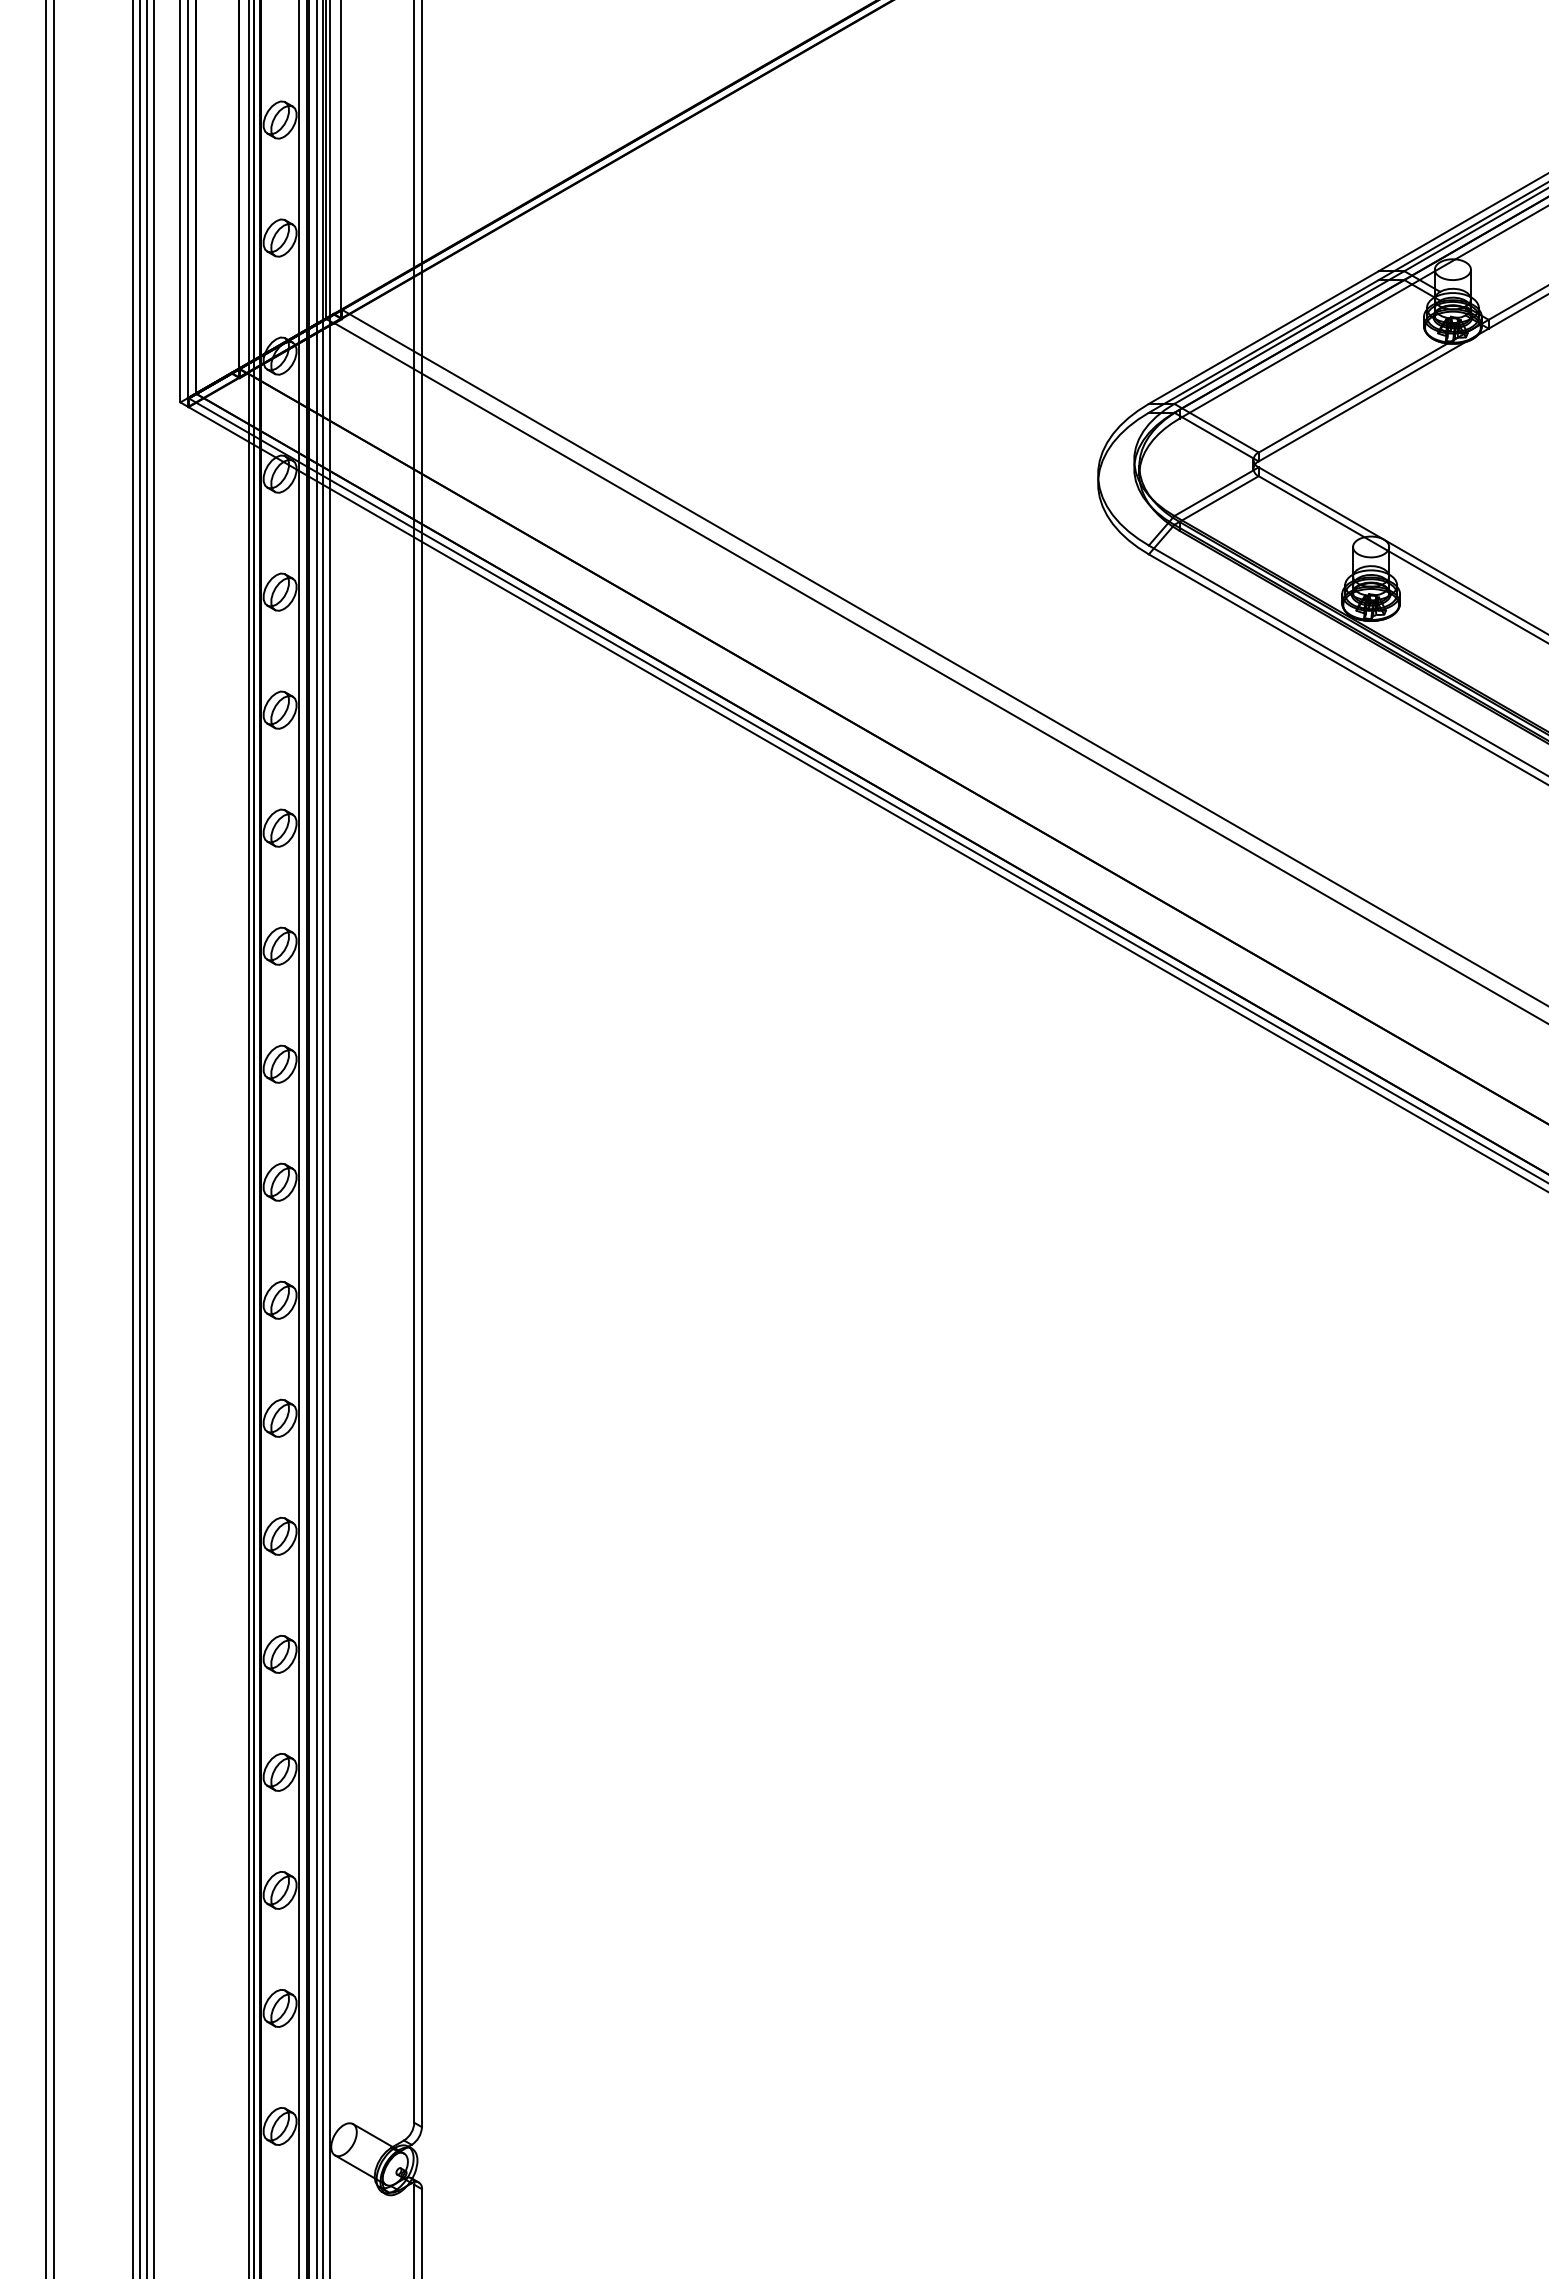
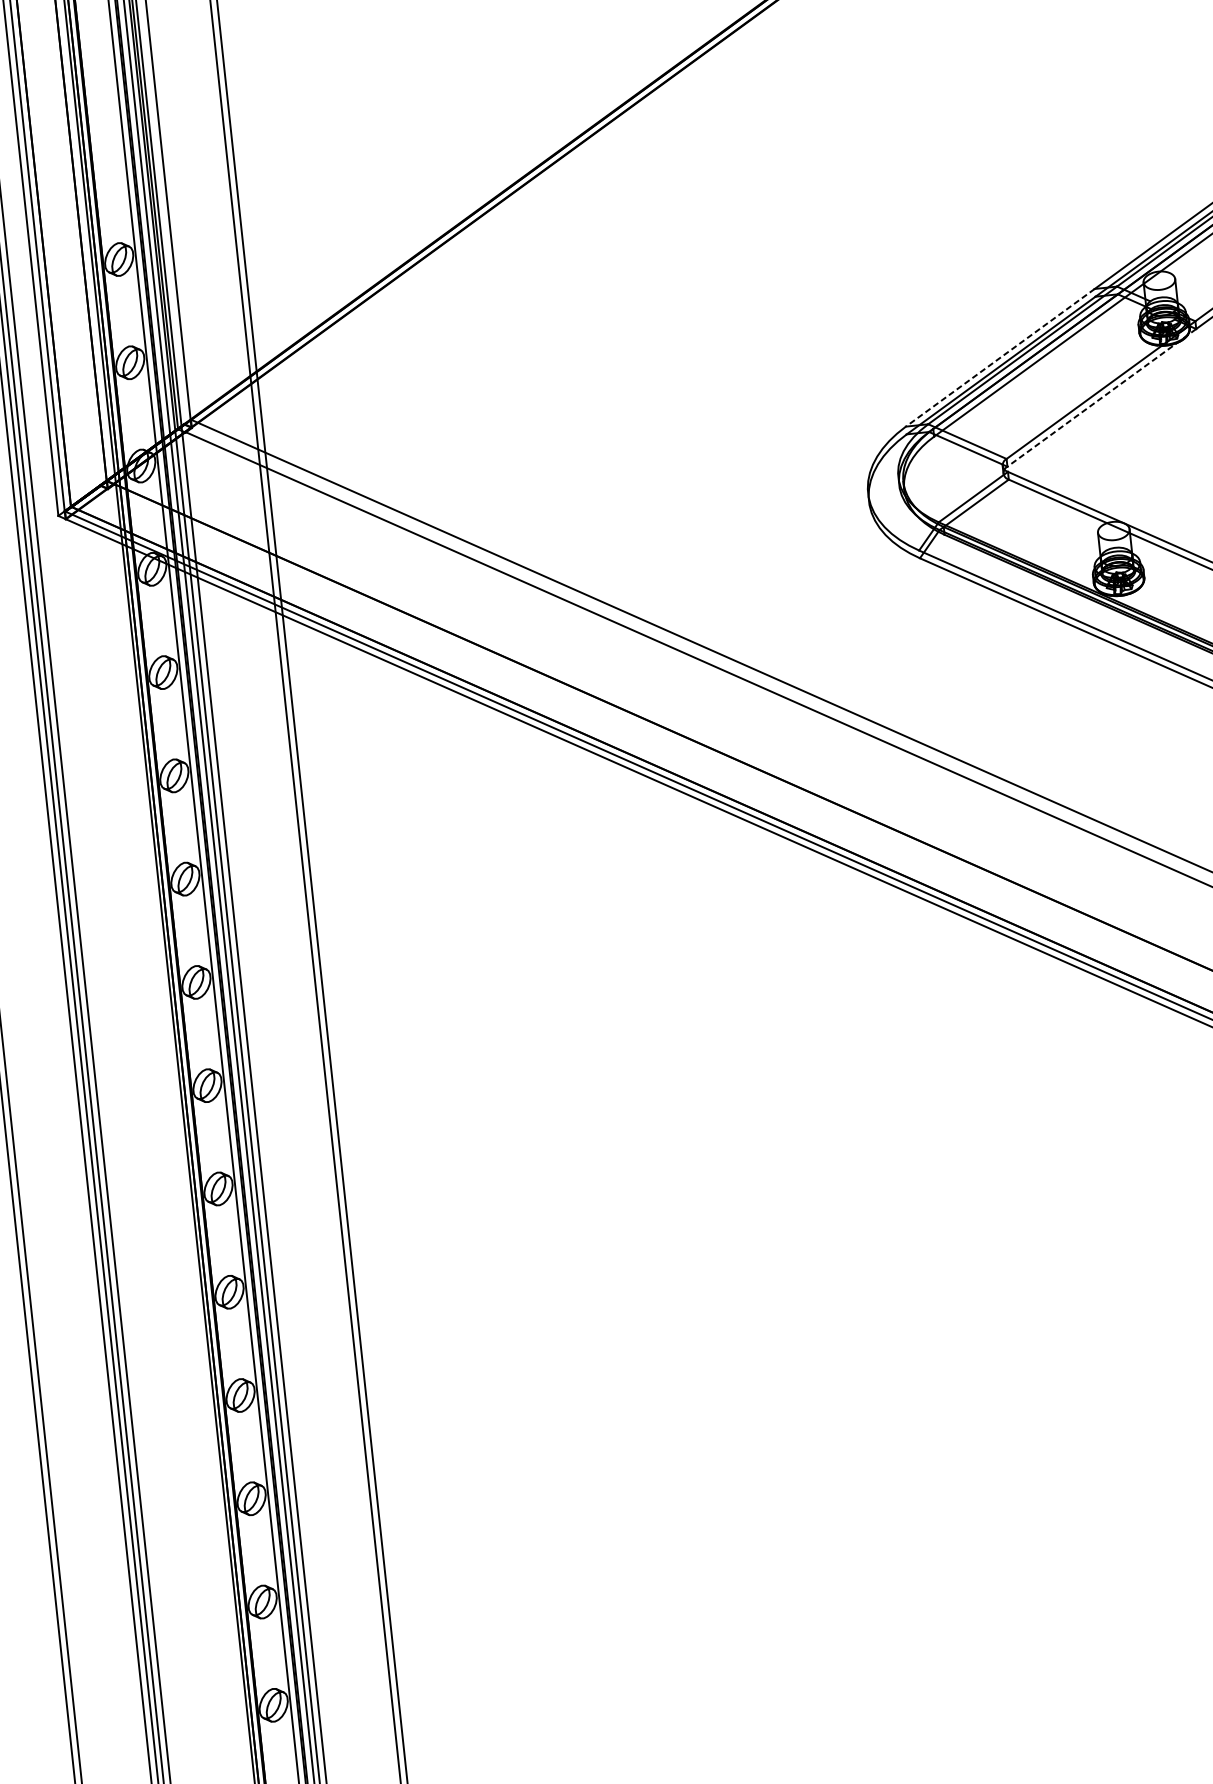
line: (1263, 337) -> (1000, 357), solid -> dashed
line: (1373, 395) -> (1101, 398), solid -> dashed

